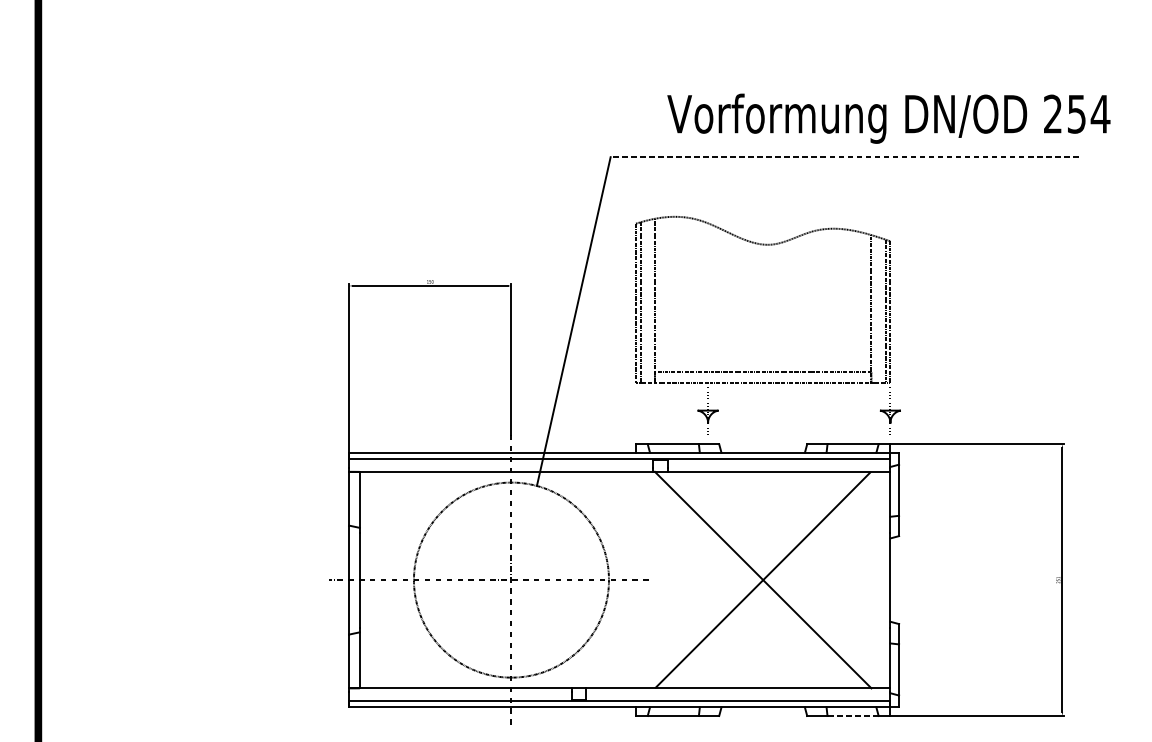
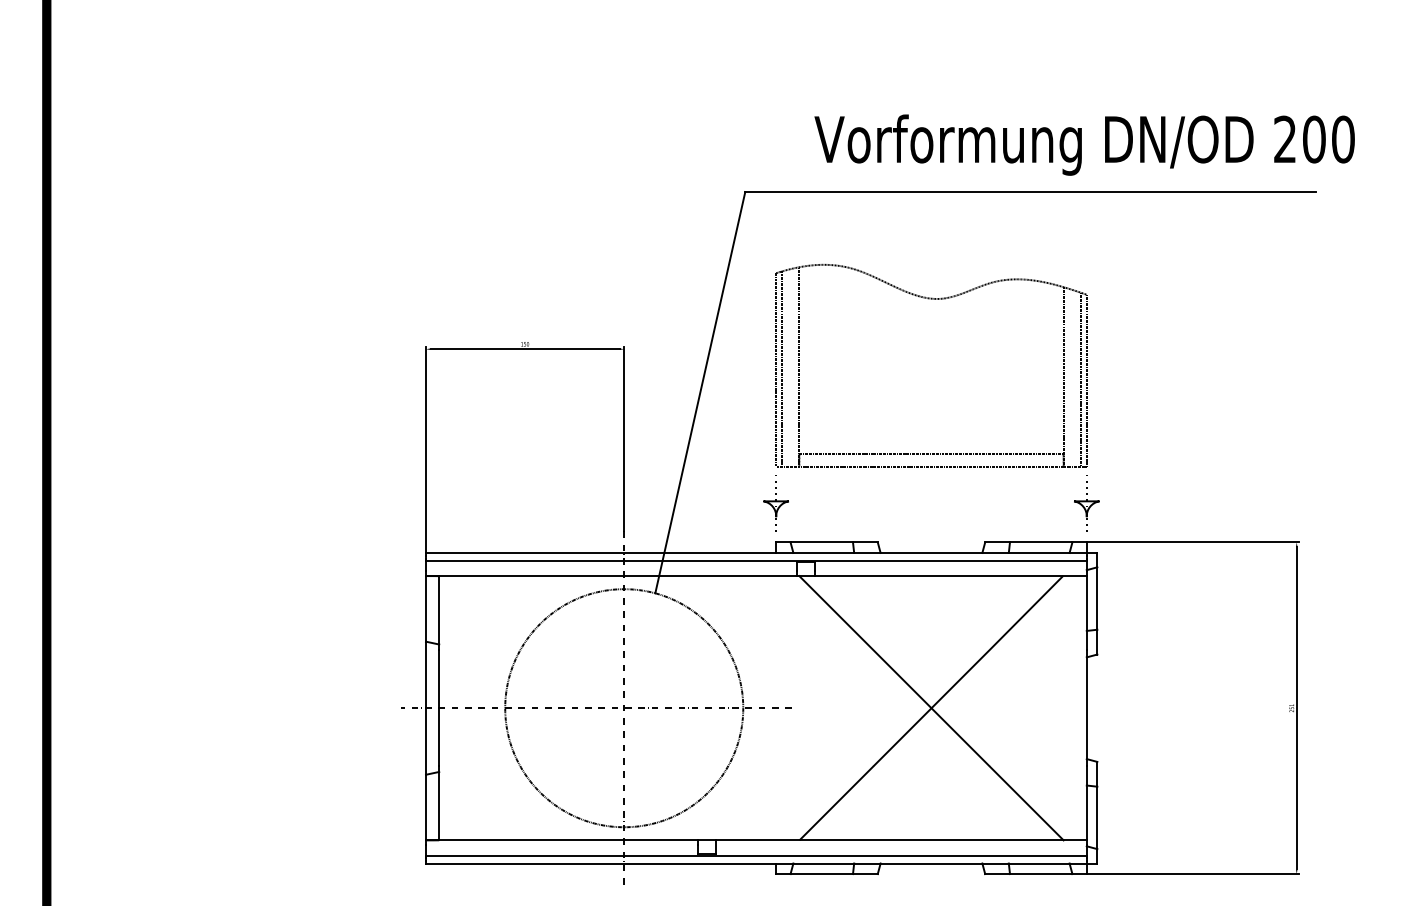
text: (1089, 114) -> (1329, 139), 254 -> 200
line: (844, 157) -> (1030, 192), dashed -> solid
part: (707, 412) -> (775, 503), moved
line: (852, 716) -> (1040, 874), dashed -> solid

